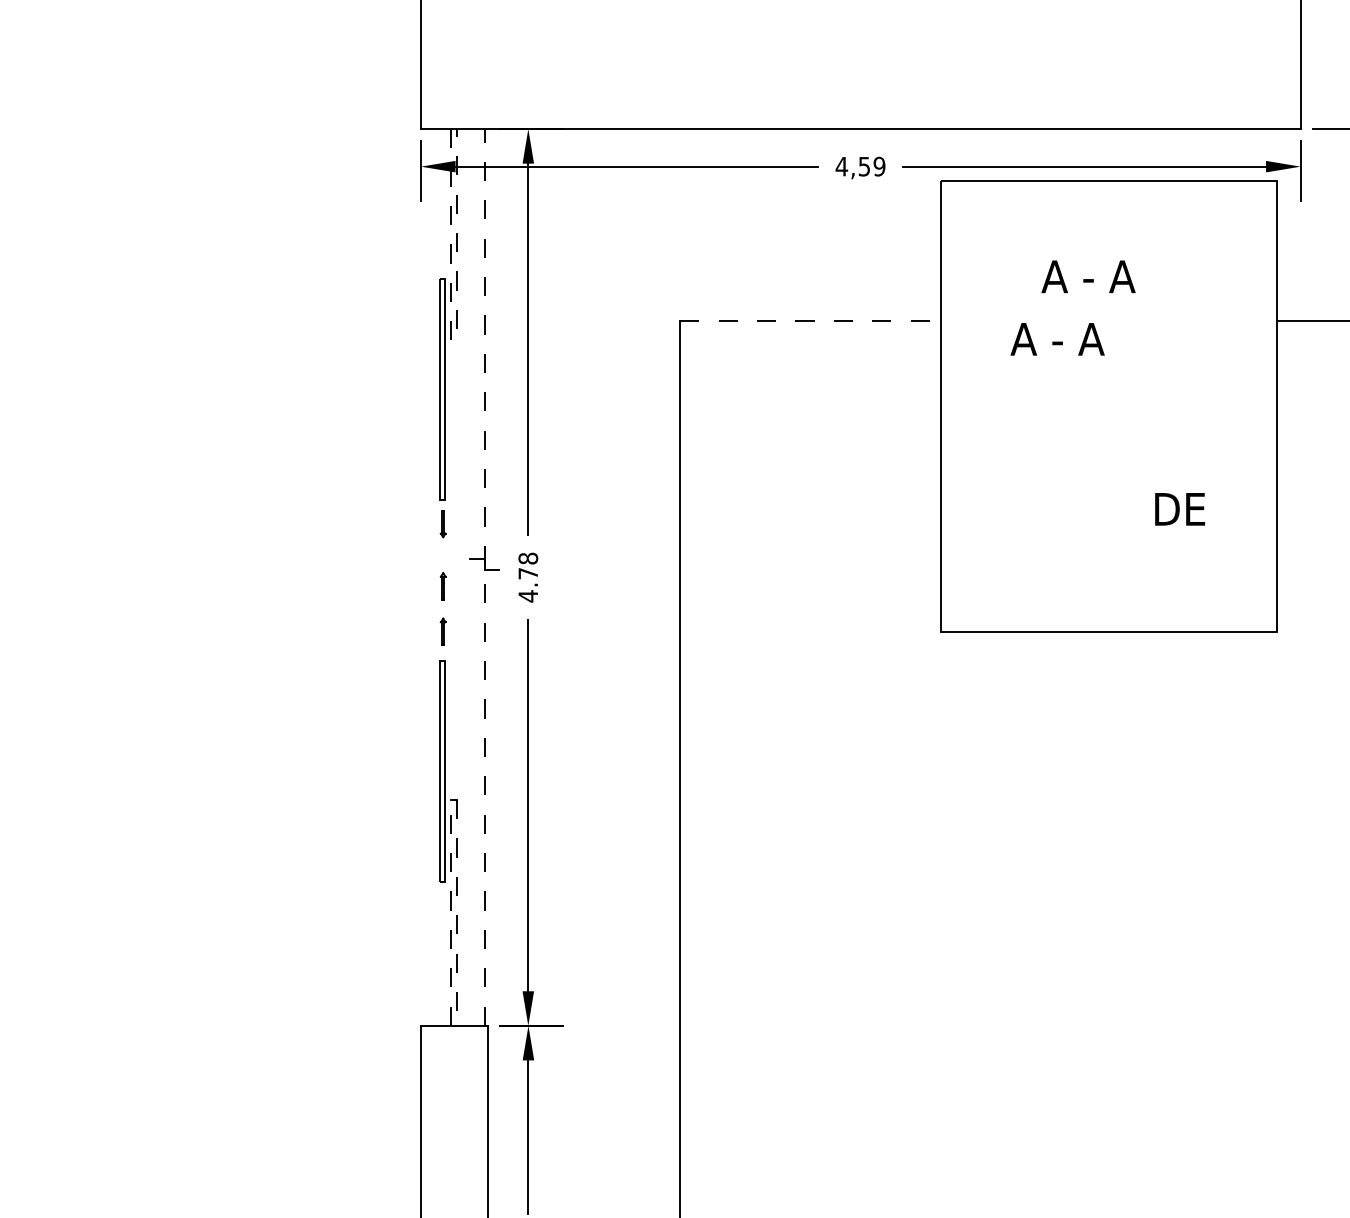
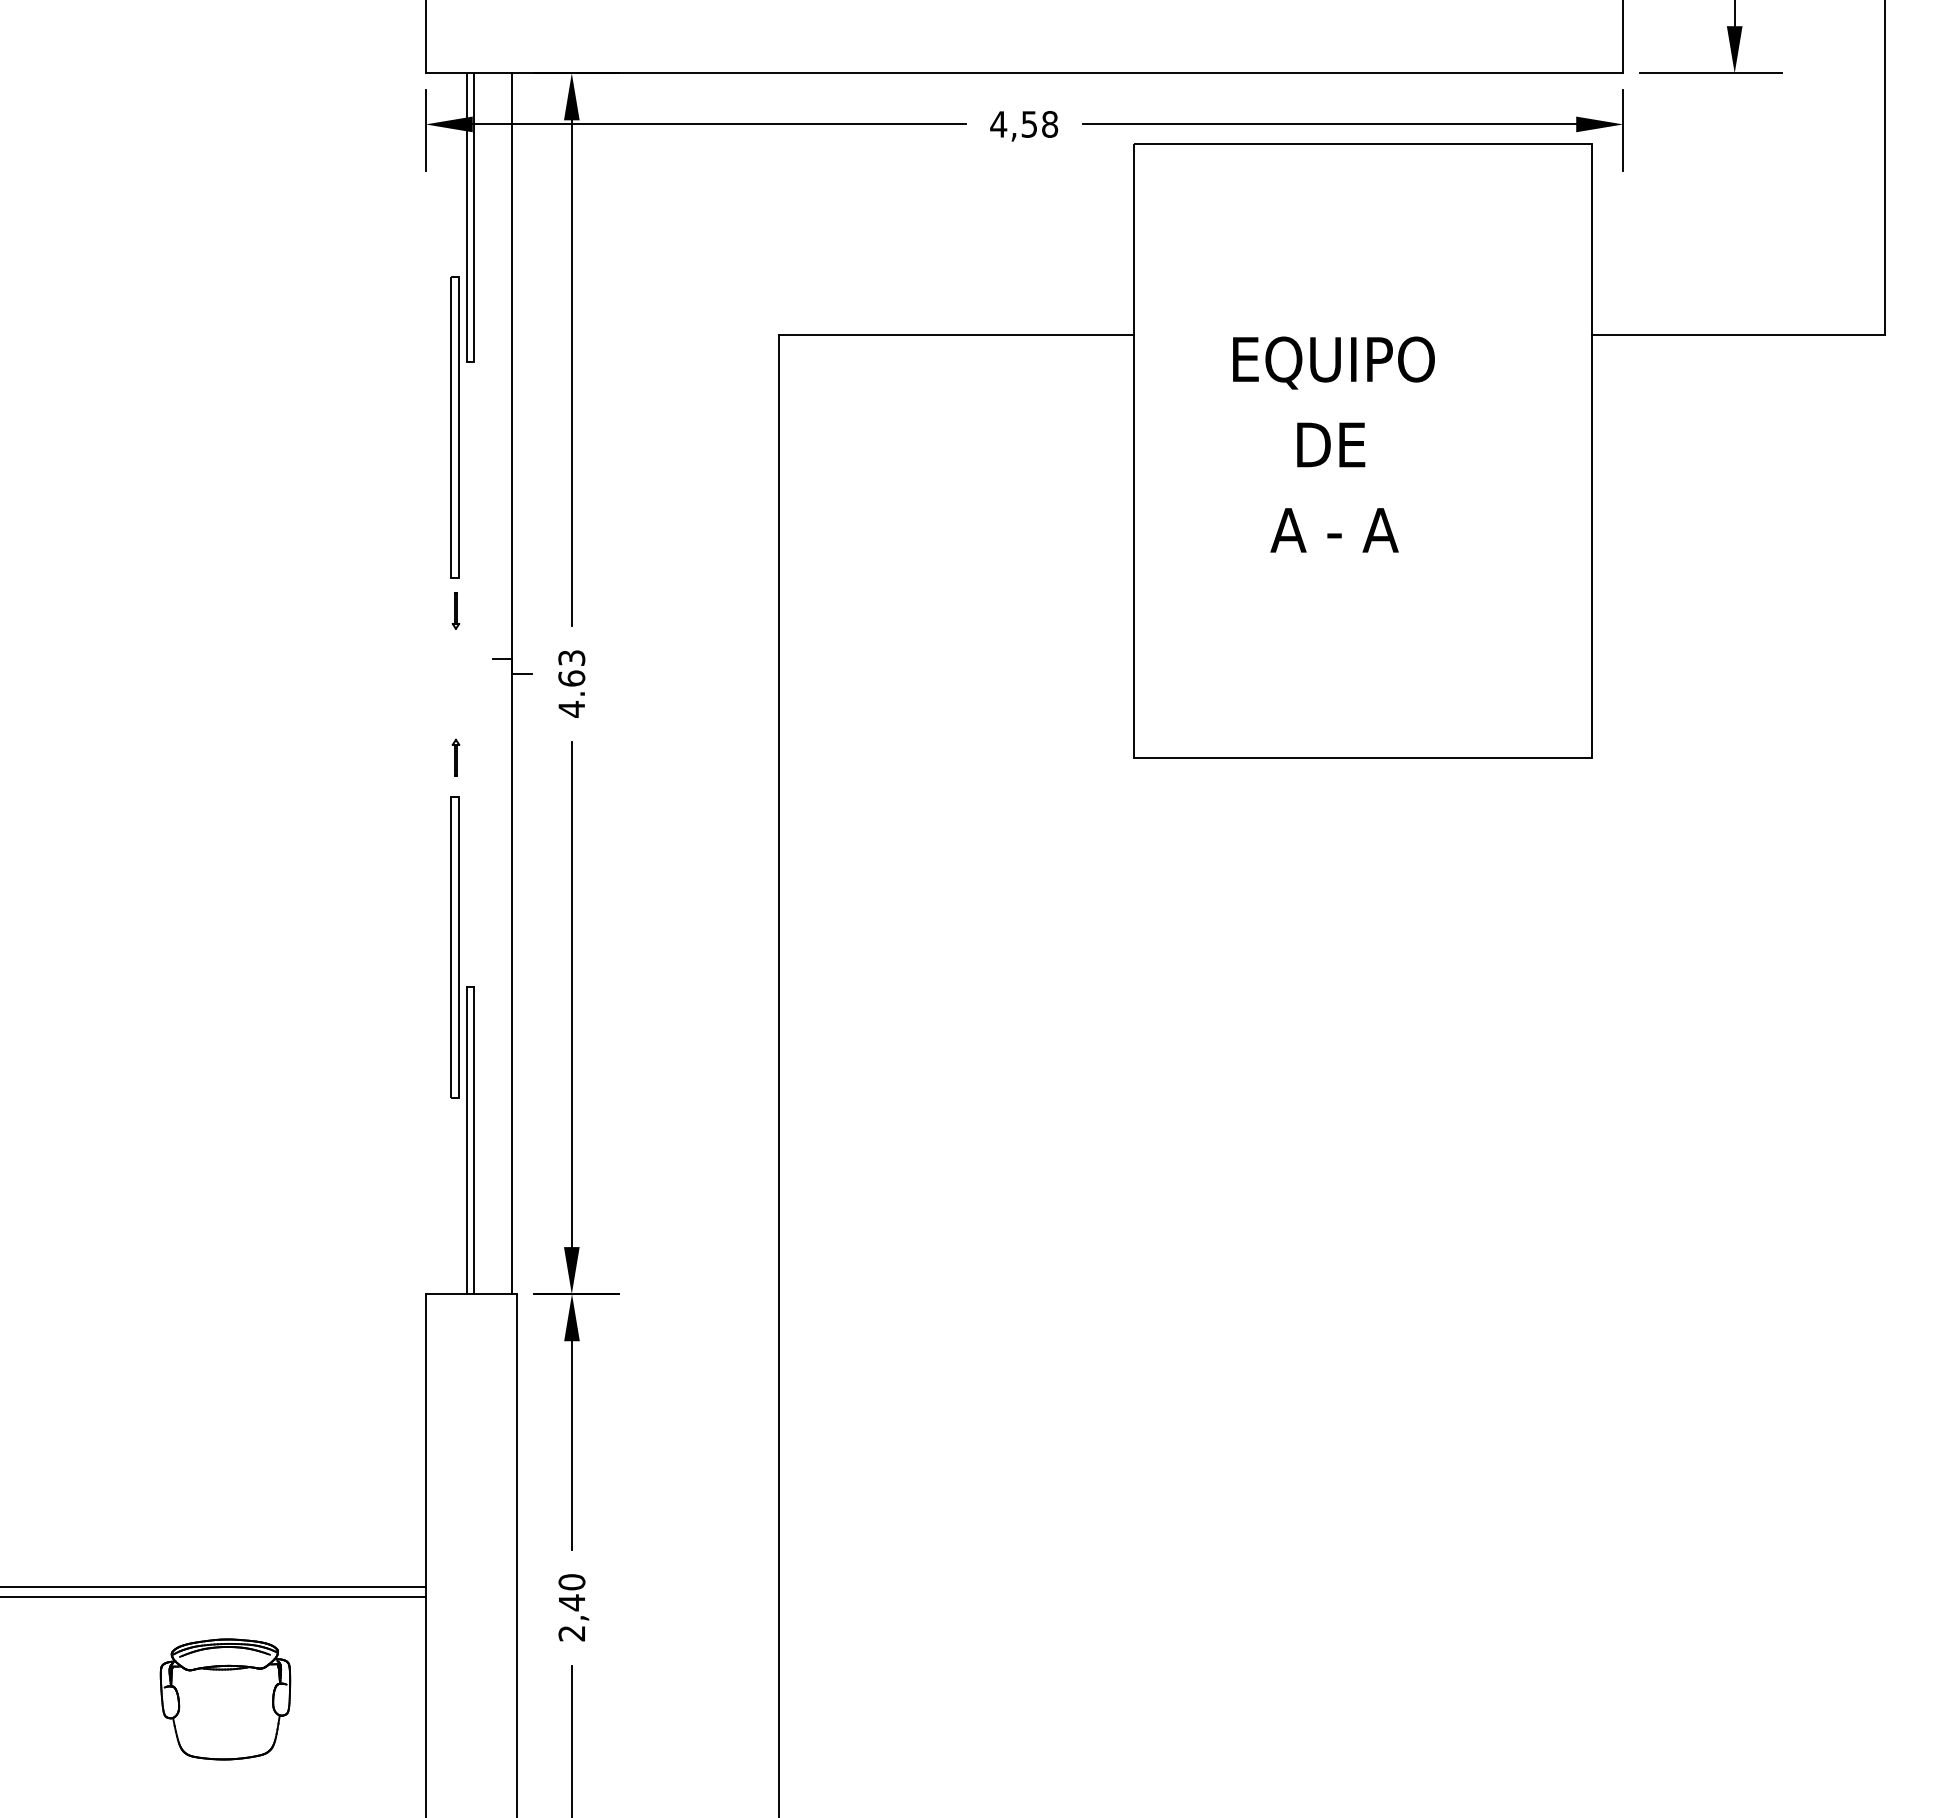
text: (879, 166) -> (1050, 124), 4,59 -> 4,58
text: (1088, 276) -> (1334, 530), moved
line: (810, 320) -> (956, 334), dashed -> solid
line: (453, 341) -> (470, 362), dashed -> solid
text: (1086, 341) -> (1331, 362), A - A -> EQUIPO
text: (1180, 508) -> (1331, 444), moved
text: (528, 566) -> (571, 668), 4.78 -> 4.63
line: (484, 577) -> (512, 683), dashed -> solid
part: (442, 586) -> (455, 695), removed
line: (450, 912) -> (466, 1140), dashed -> solid
line: (456, 912) -> (474, 1140), dashed -> solid

